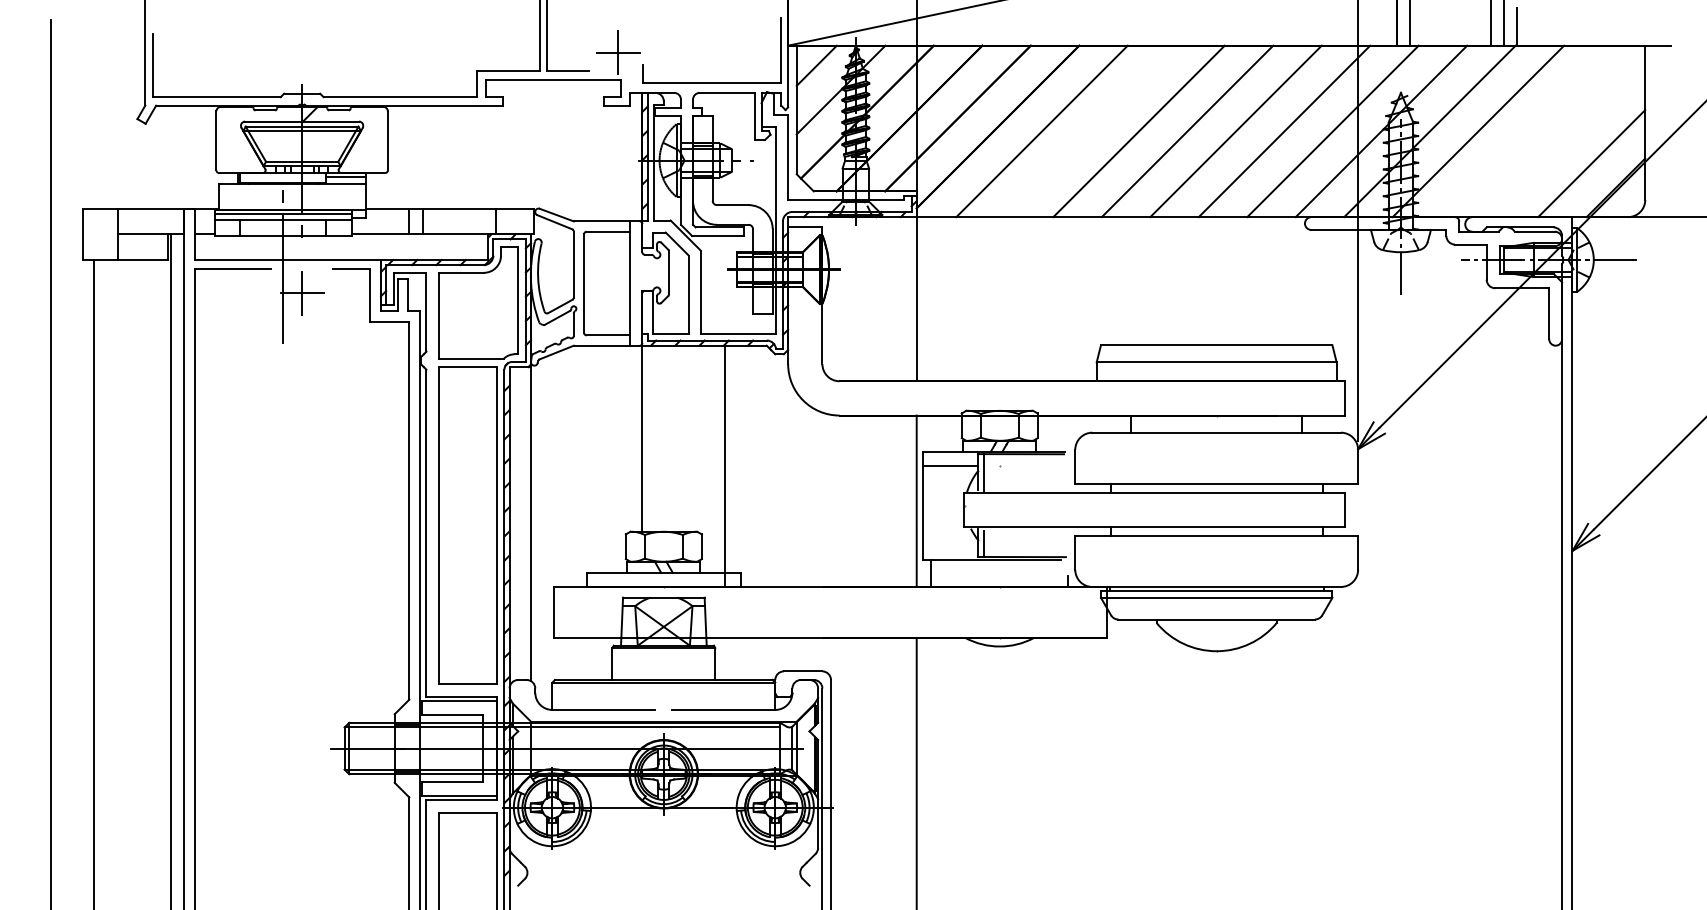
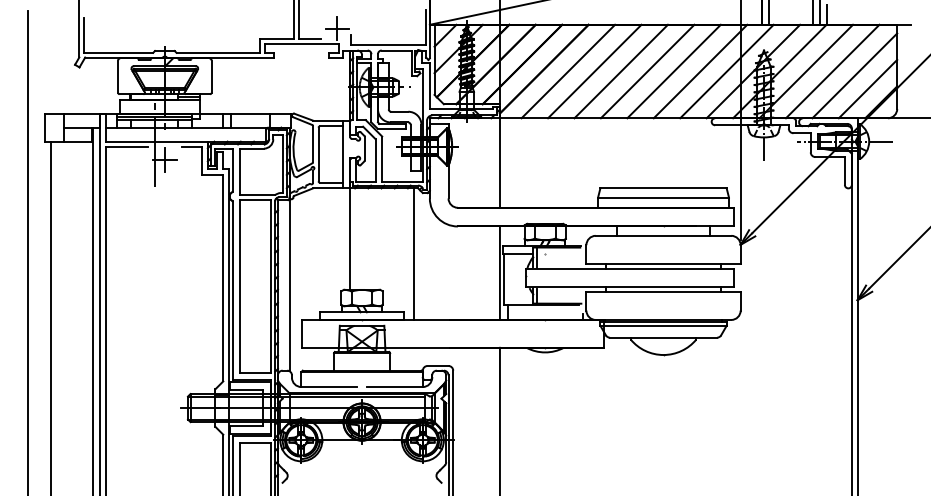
line: (1090, 131) -> (594, 71), added
line: (1526, 131) -> (832, 71), added
line: (1566, 138) -> (854, 75), added
line: (725, 465) -> (413, 253), moved

